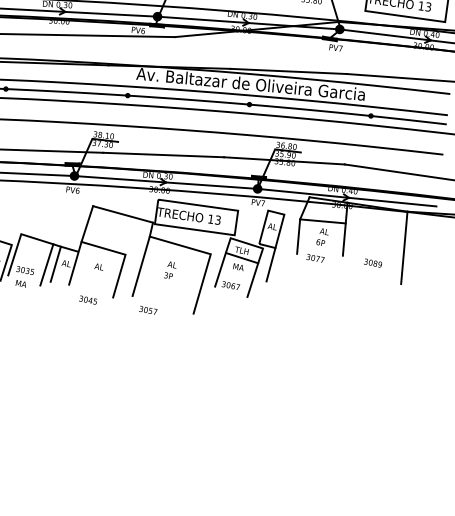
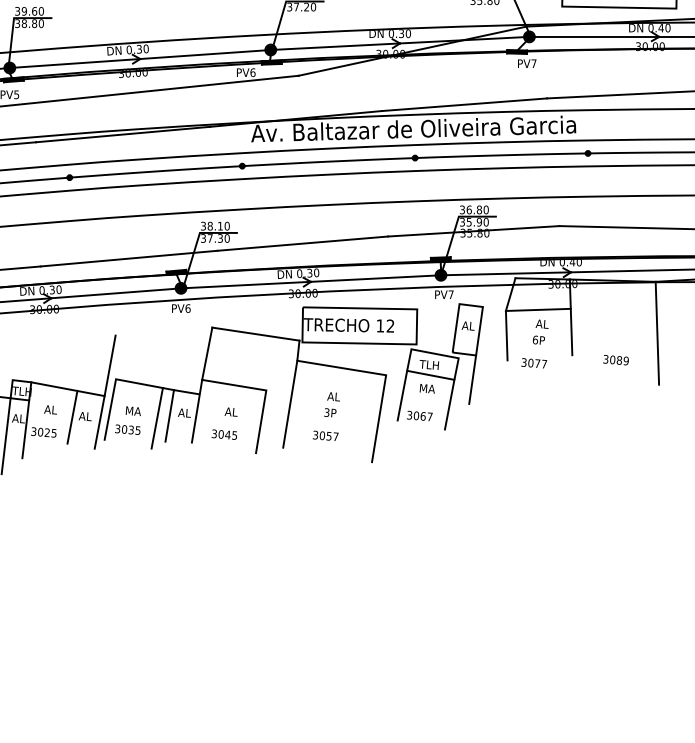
text: (217, 220) -> (390, 326), 13 -> 12
line: (17, 223) -> (109, 365), added
text: (20, 284) -> (132, 411), moved
text: (87, 299) -> (223, 434), moved
text: (148, 310) -> (325, 435), moved

